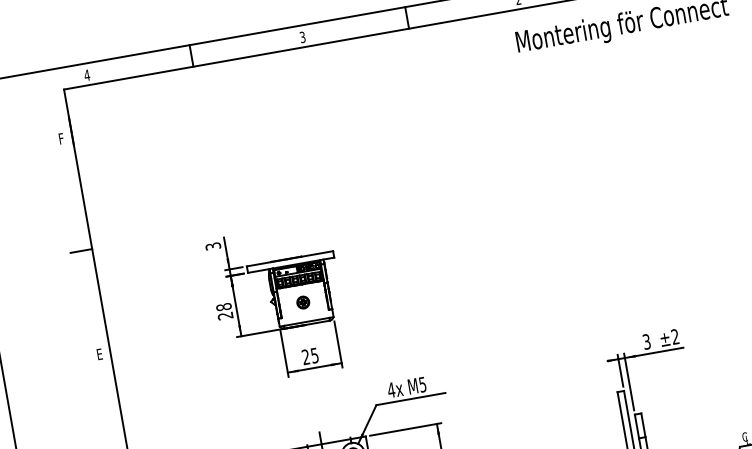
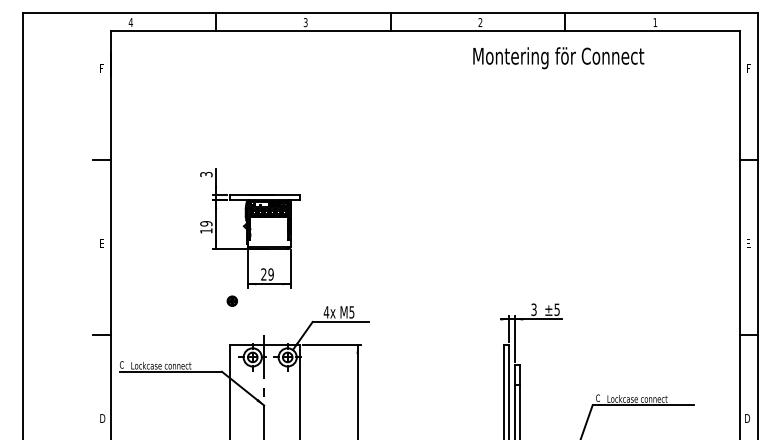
part: (302, 301) -> (231, 300), moved
text: (224, 311) -> (206, 227), 28 -> 19
text: (674, 336) -> (556, 309), ±2 -> ±5
text: (314, 355) -> (270, 274), 25 -> 29

